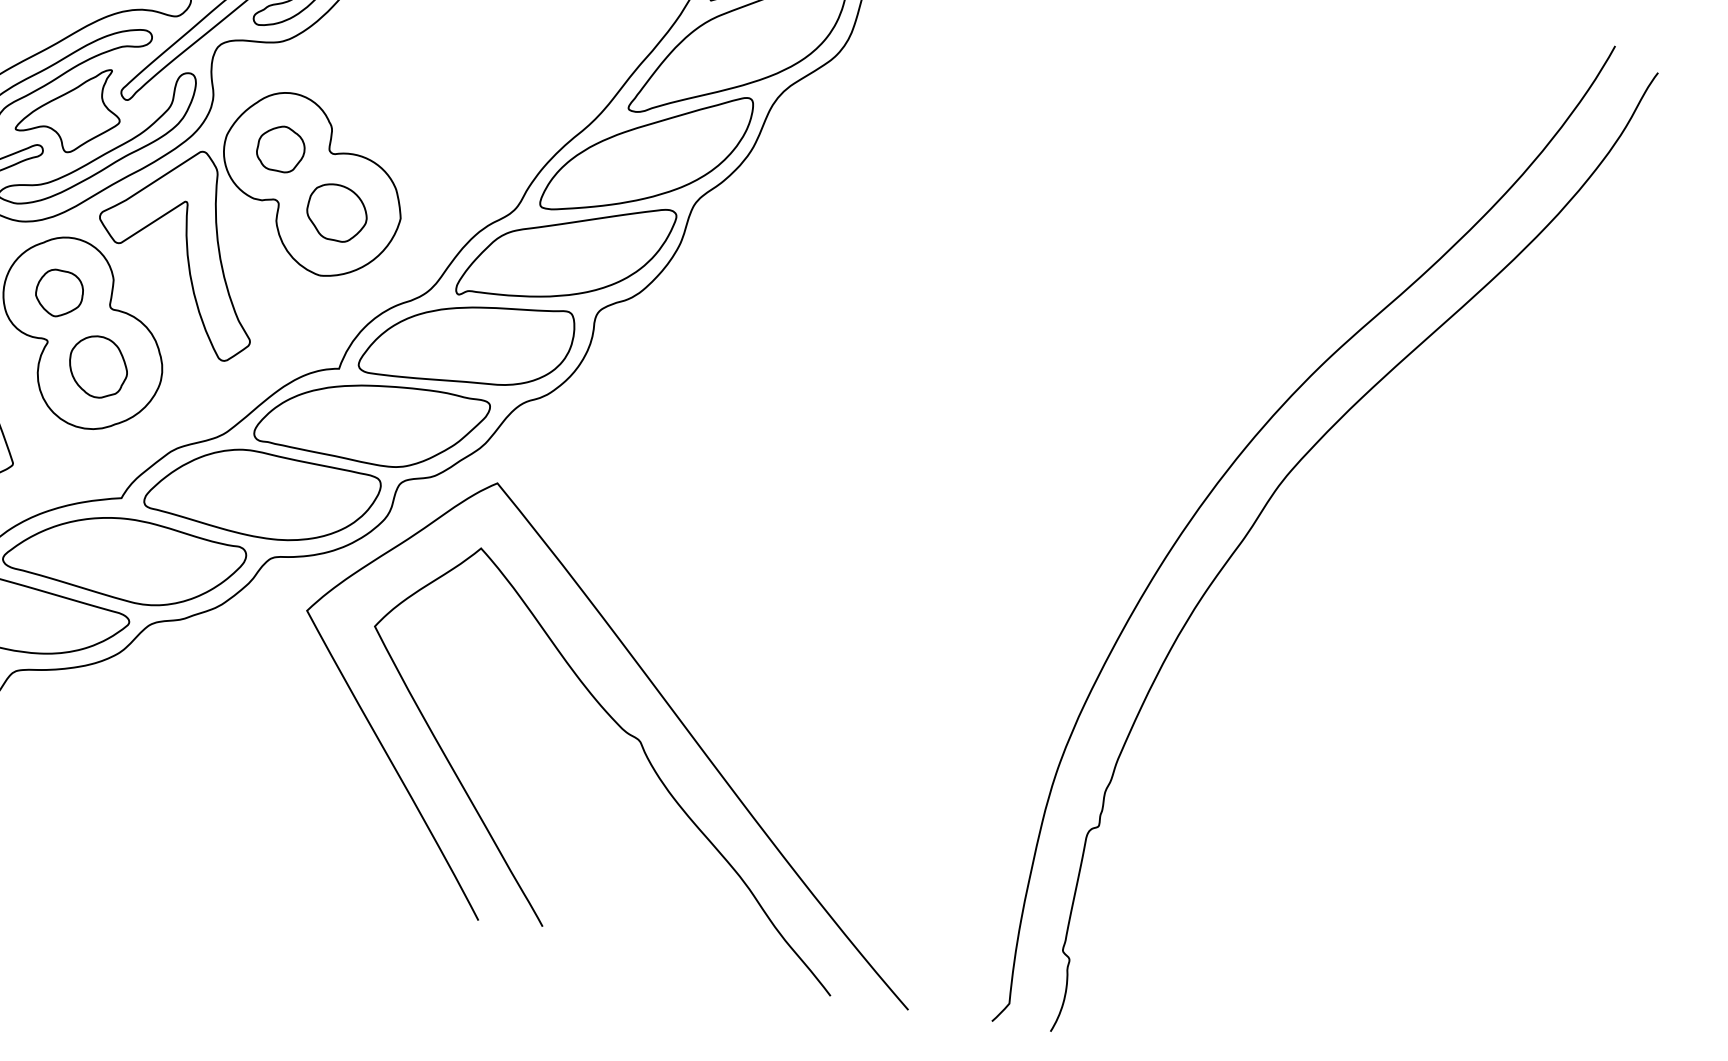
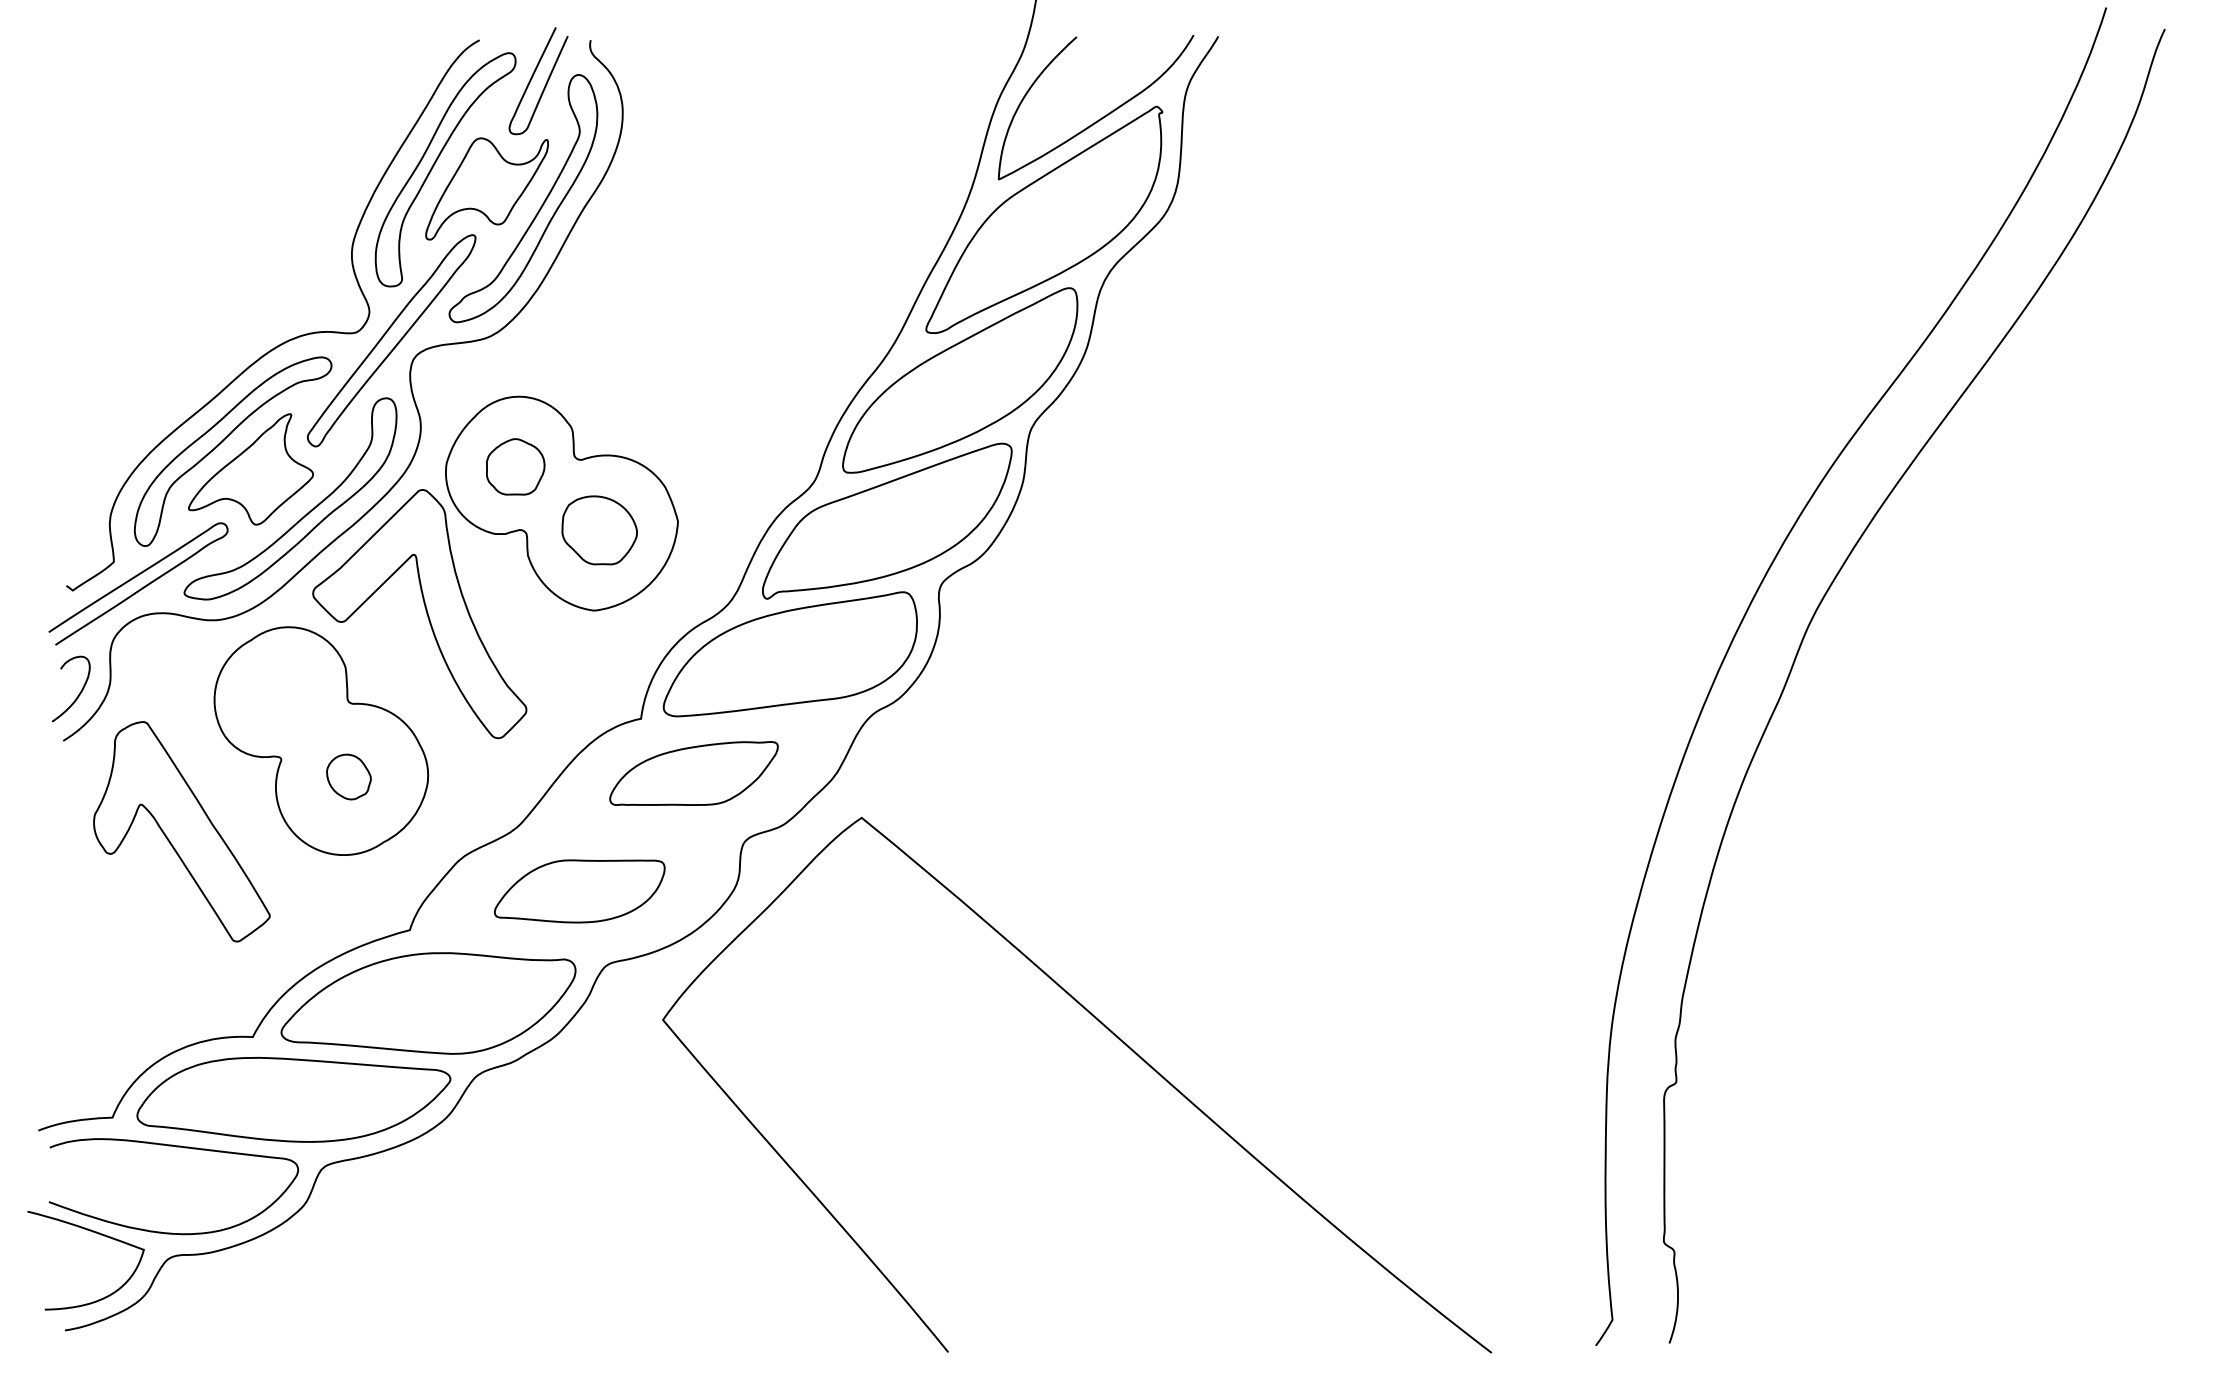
part: (59, 293) -> (283, 697), removed
part: (98, 366) -> (348, 776), size x0.6
part: (371, 420) -> (693, 773), size x0.6
part: (262, 495) -> (579, 891), size x0.6
curve: (627, 734) -> (1082, 1089), removed

